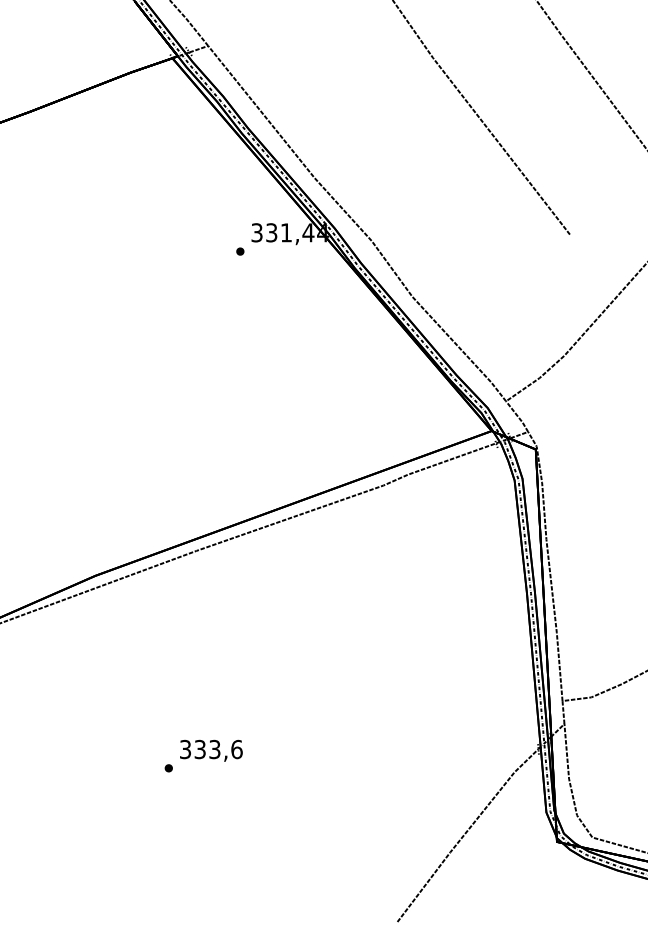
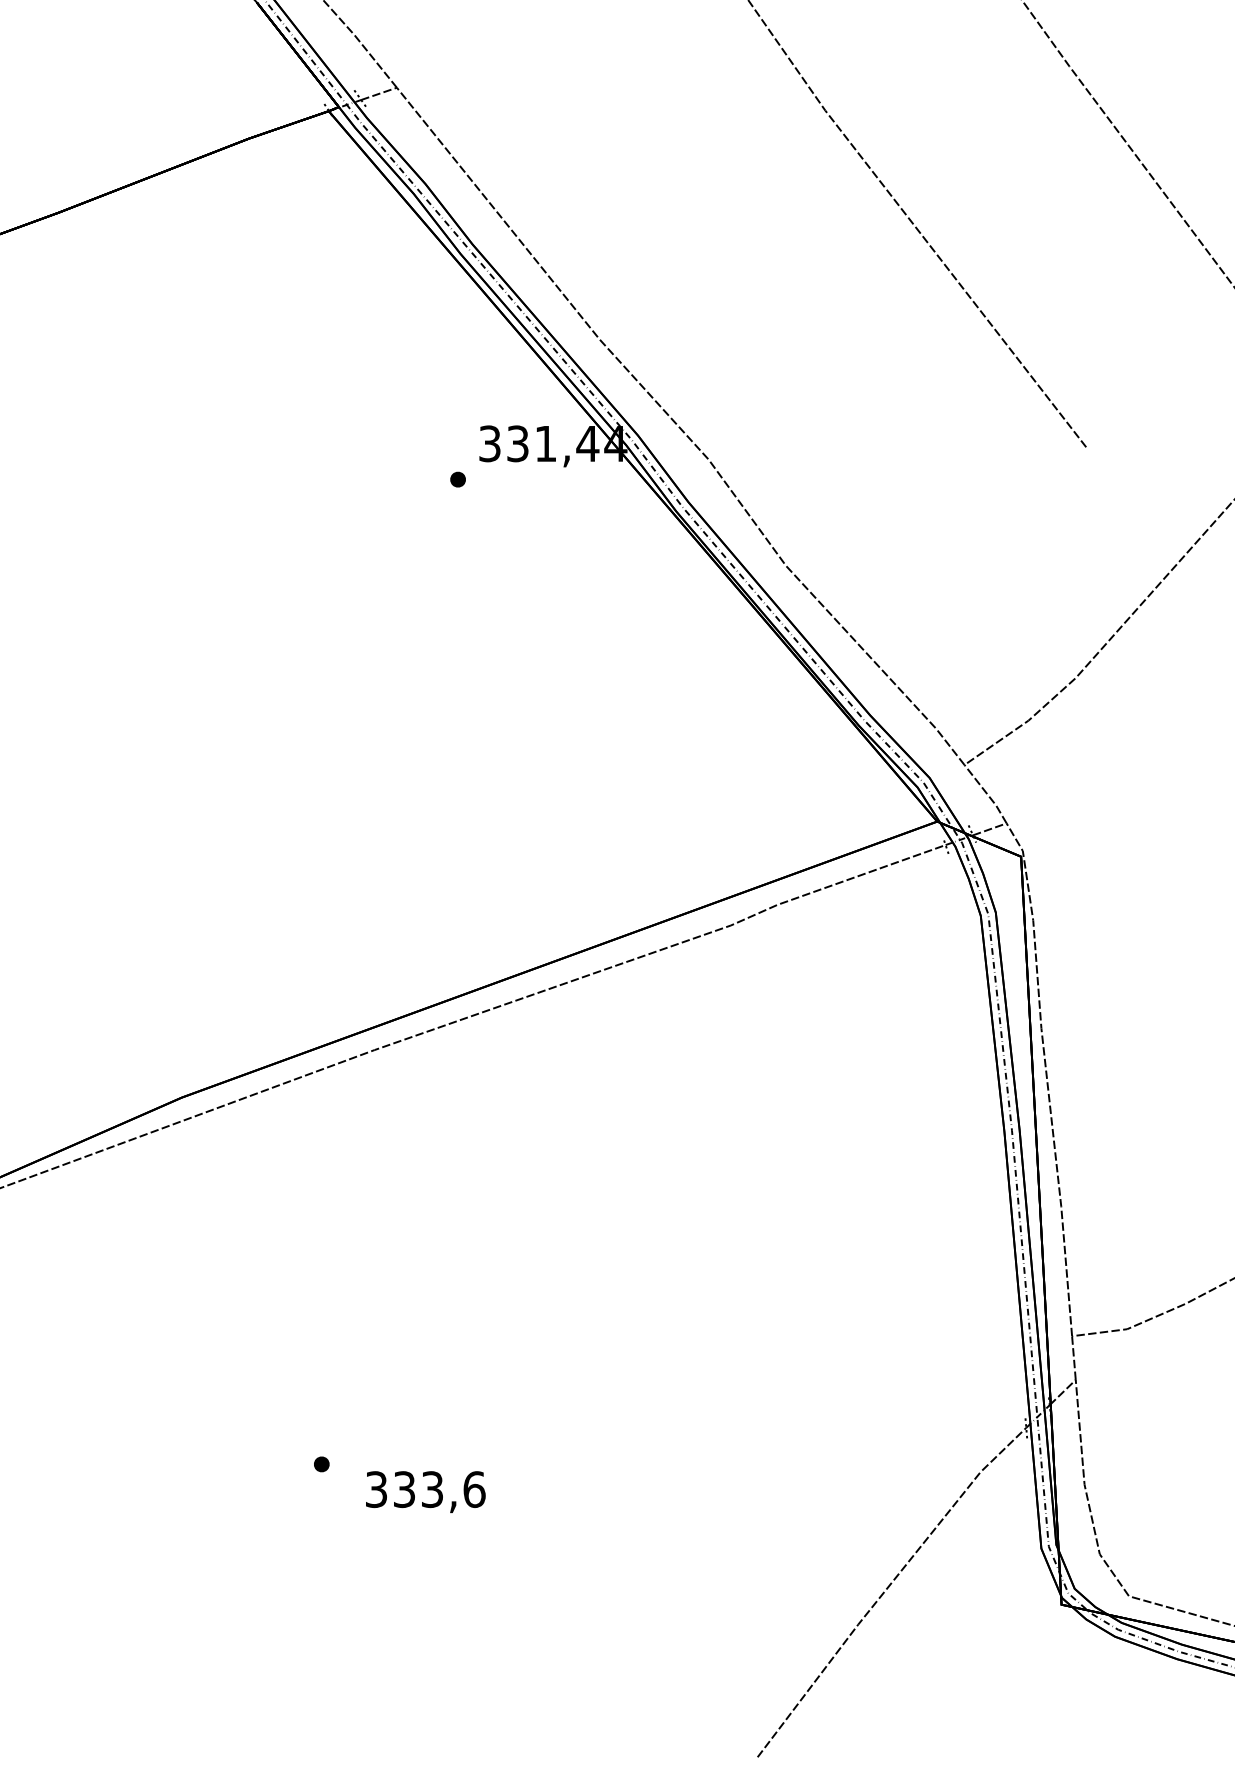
text: (211, 750) -> (425, 1491), moved

